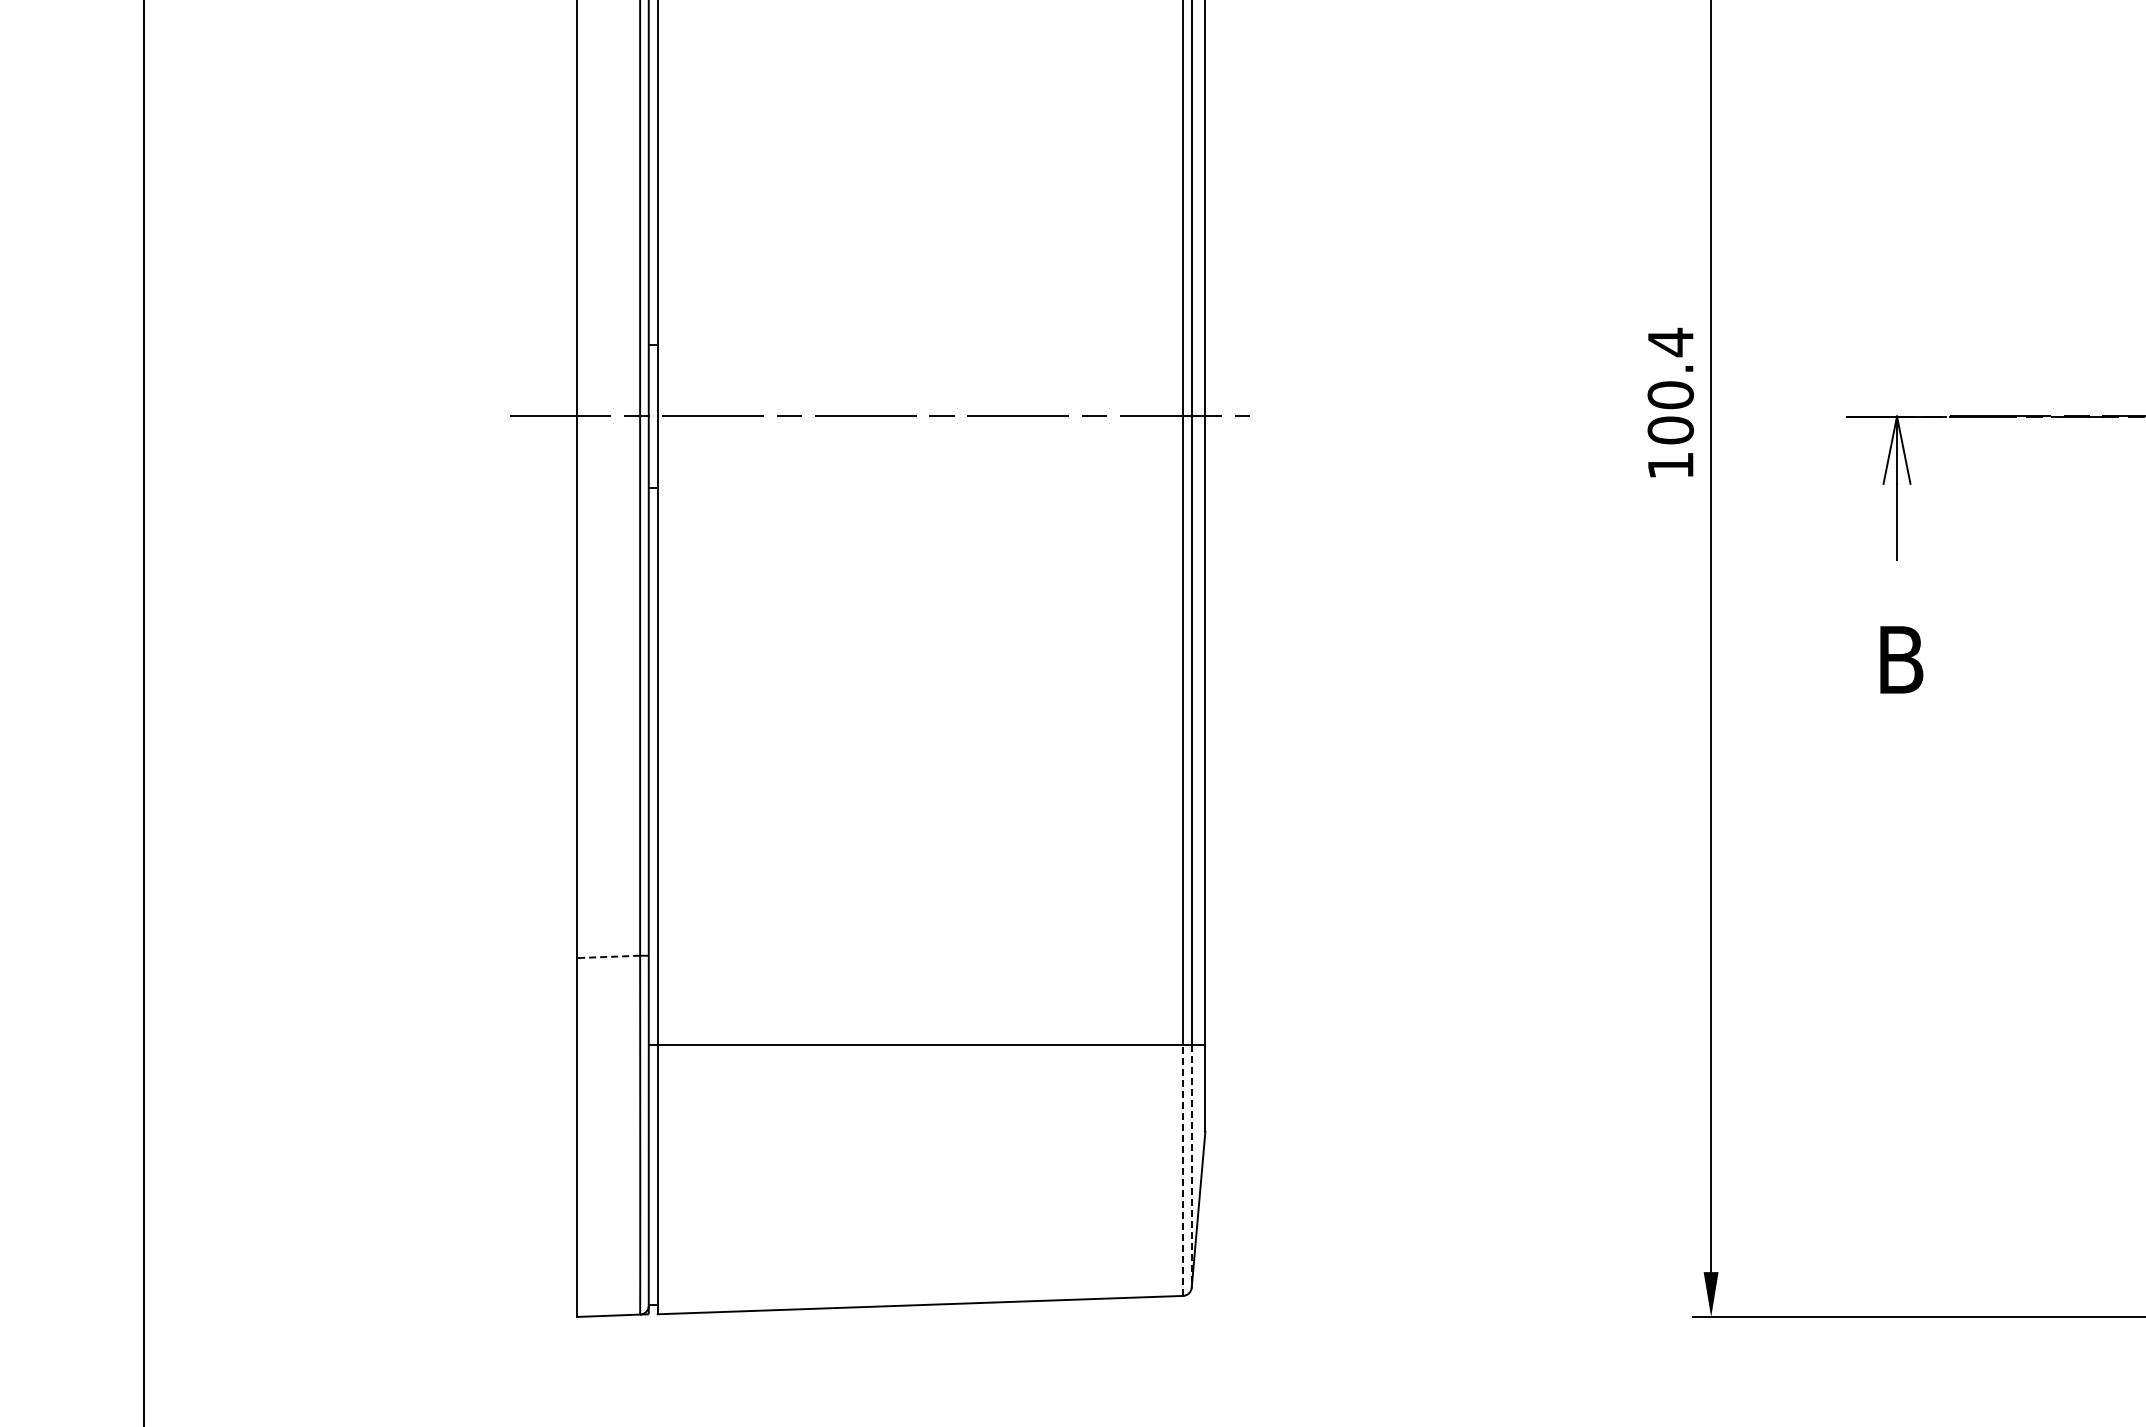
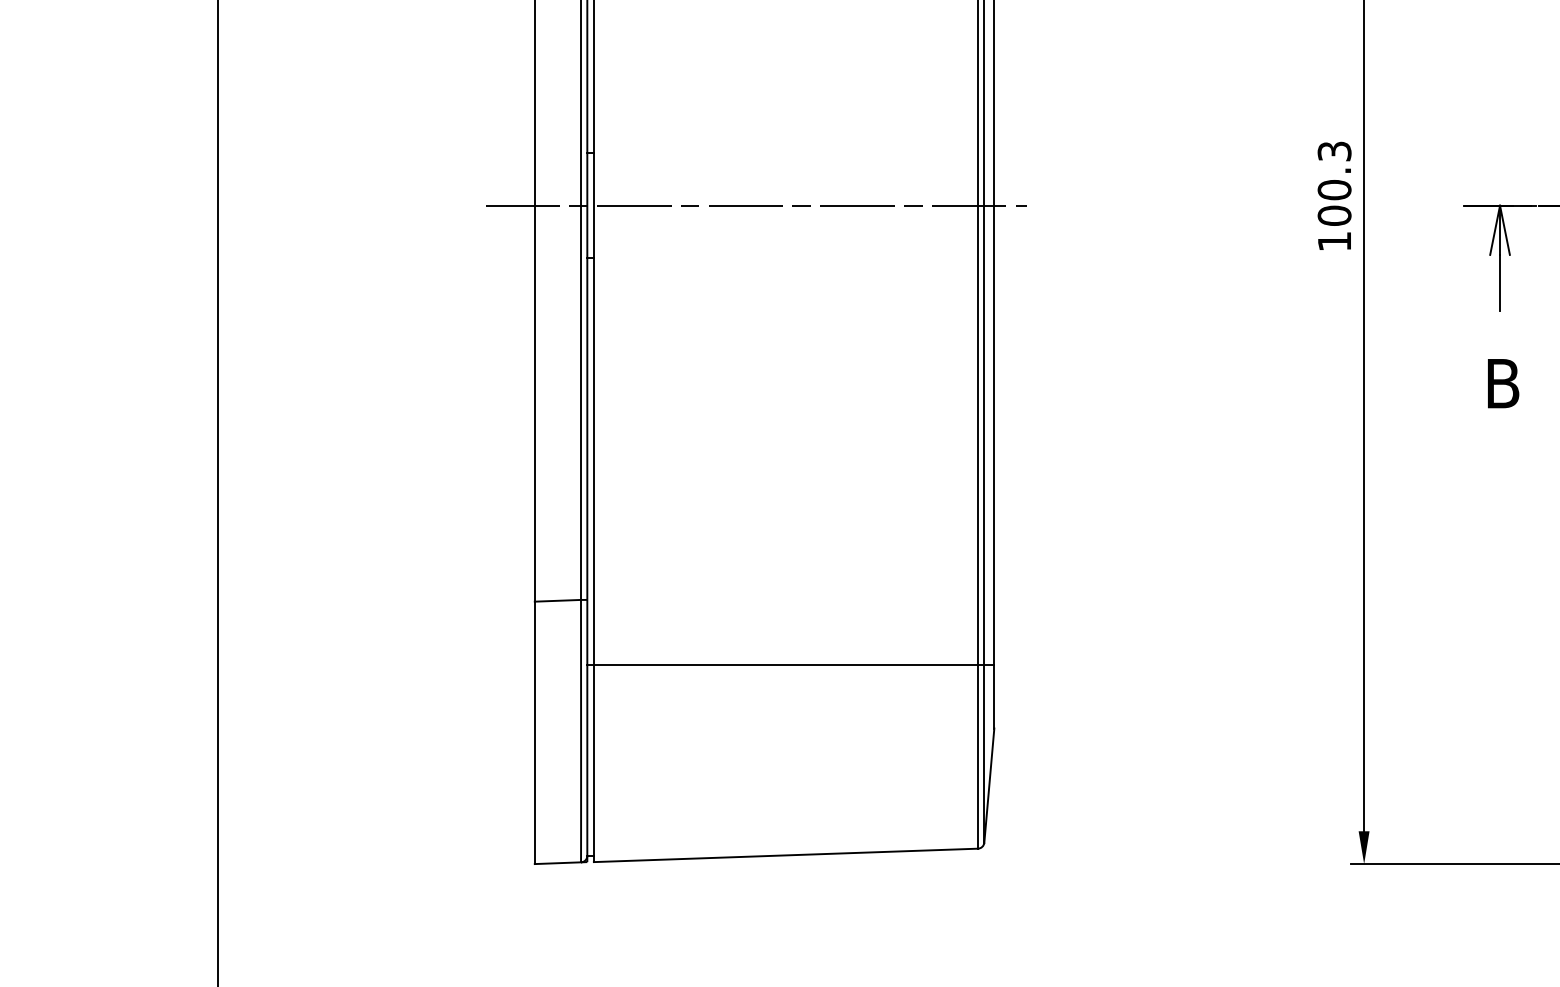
text: (1670, 342) -> (1334, 151), 100.4 -> 100.3
line: (608, 956) -> (557, 600), dashed -> solid
line: (1191, 1166) -> (984, 754), dashed -> solid
line: (1183, 1169) -> (978, 756), dashed -> solid

